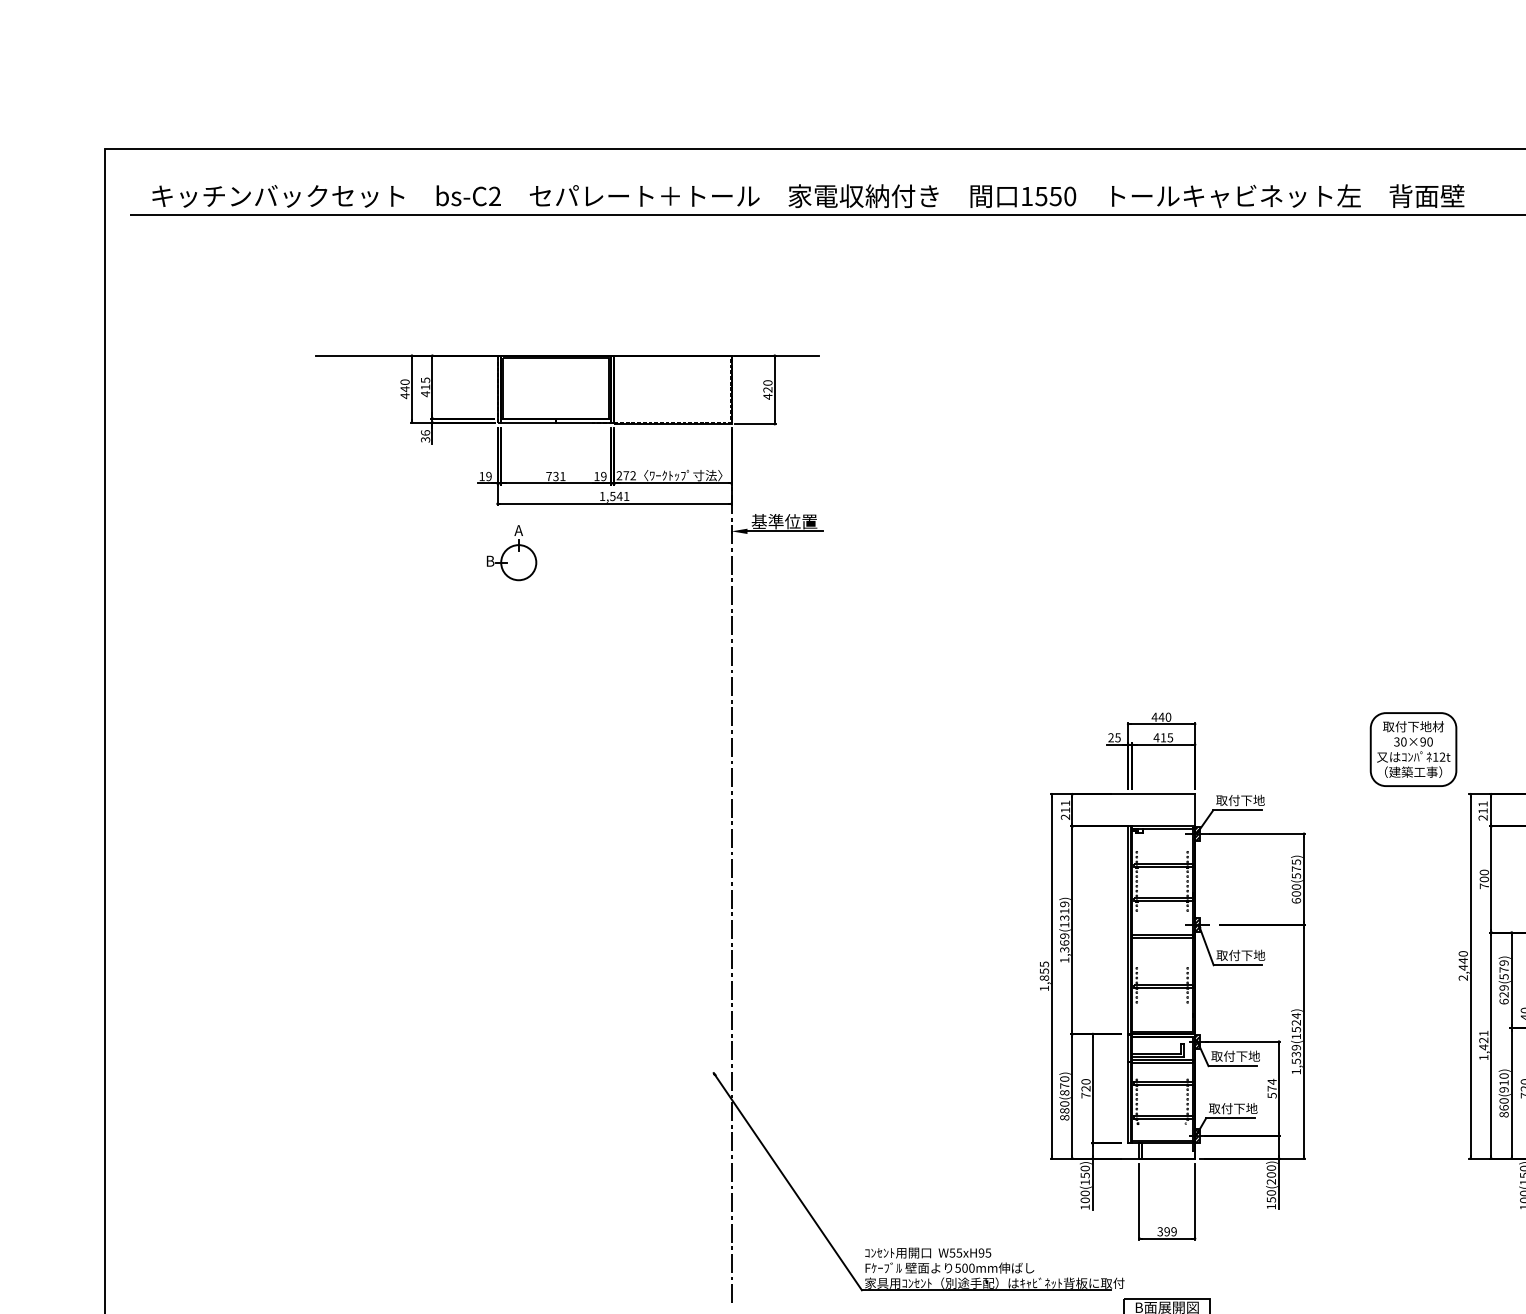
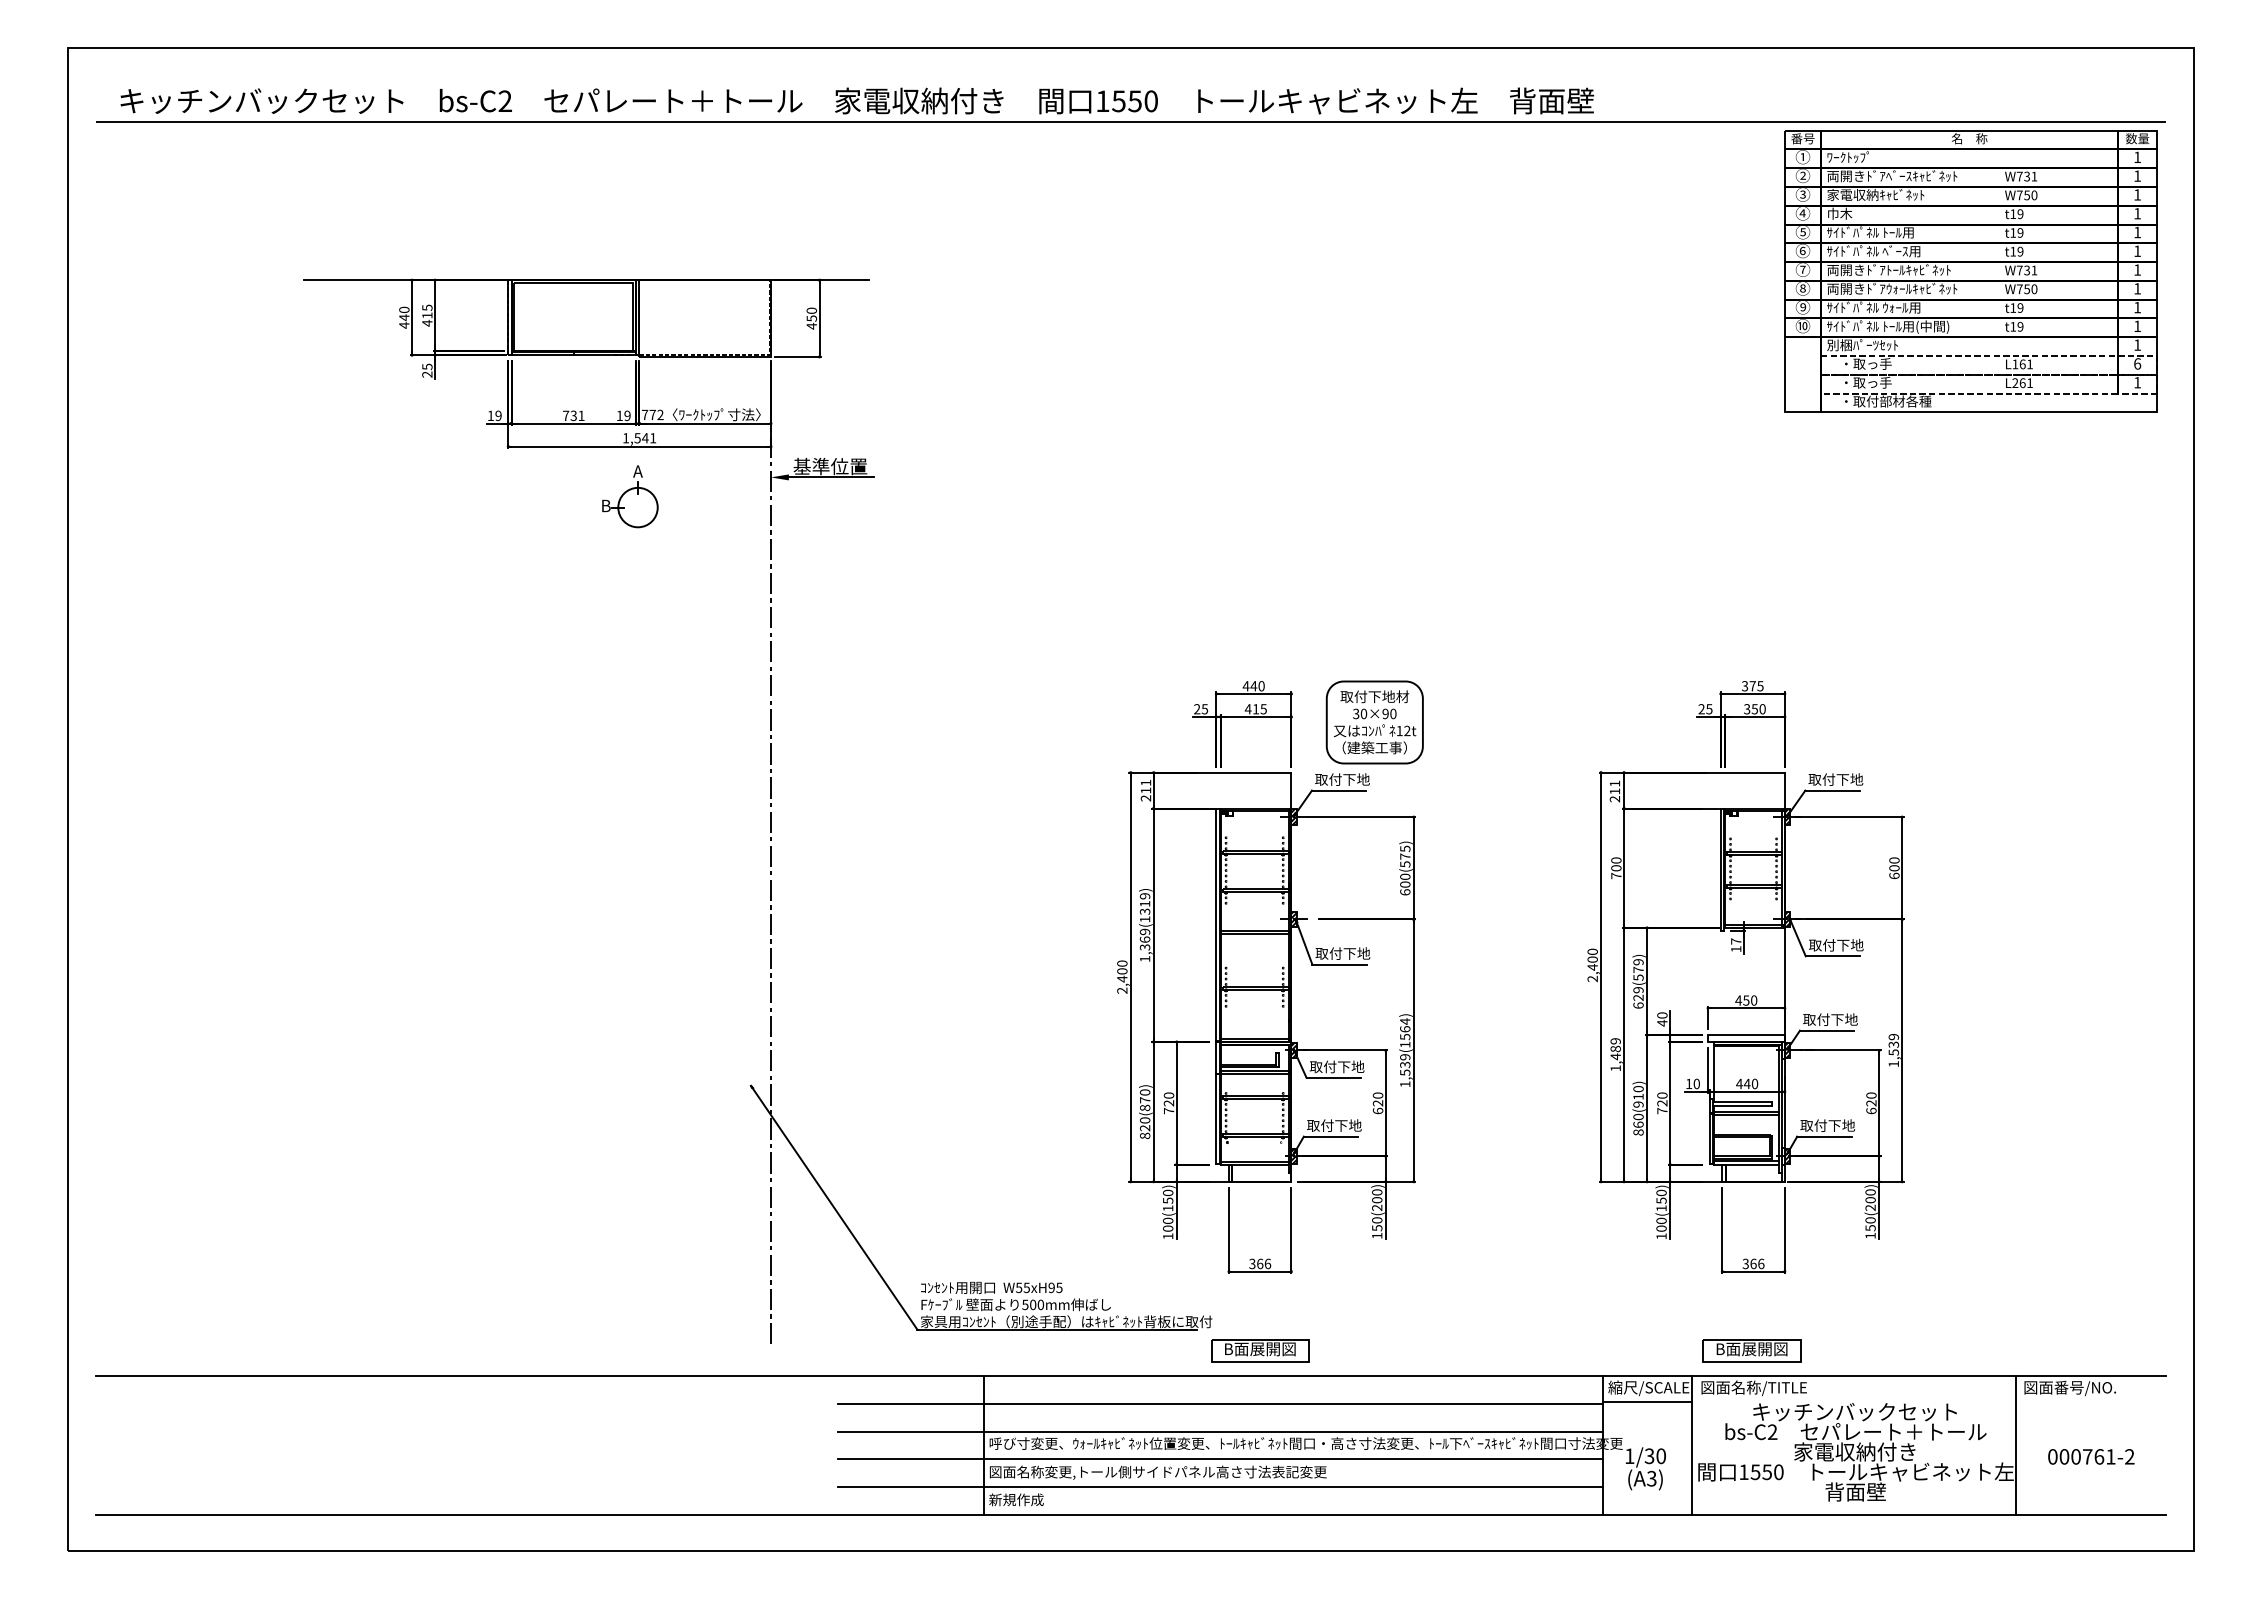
text: (767, 389) -> (811, 318), 420 -> 450
text: (425, 436) -> (427, 370), 36 -> 25
text: (618, 475) -> (644, 414), 272 -> 772
part: (512, 552) -> (630, 496), moved
part: (1413, 749) -> (1374, 722), moved
text: (1463, 960) -> (1592, 959), 2,440 -> 2,400
text: (1044, 975) -> (1122, 976), 1,855 -> 2,400
text: (1296, 1022) -> (1405, 1029), 1,539(1524) -> 1,539(1564)
text: (1483, 1037) -> (1615, 1045), 1,421 -> 1,489
text: (1271, 1088) -> (1377, 1103), 574 -> 620
text: (1065, 1111) -> (1145, 1128), 880(870) -> 820(870)
text: (1171, 1231) -> (1264, 1263), 399 -> 366

